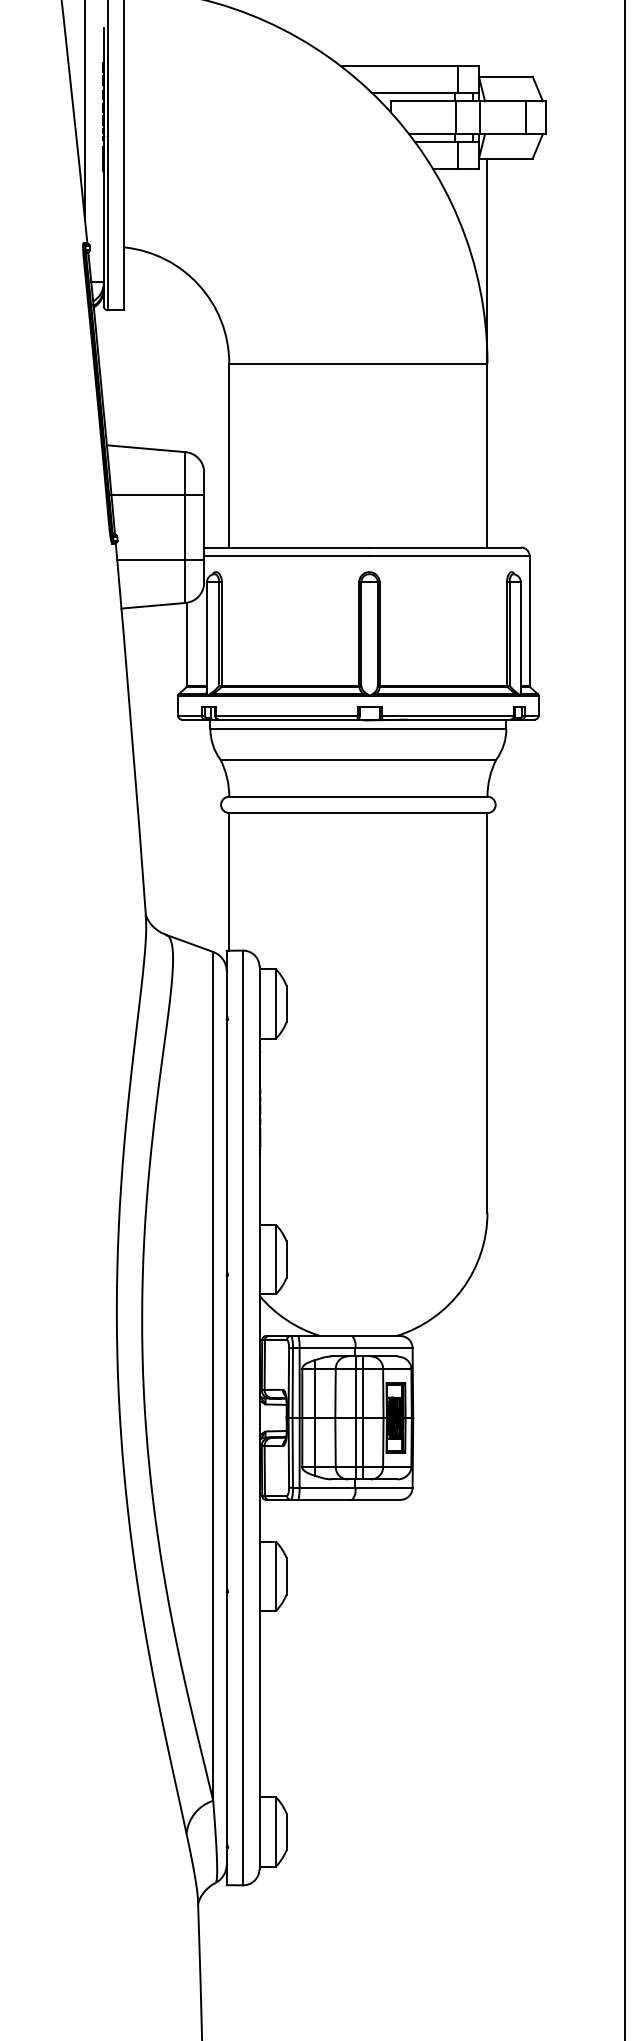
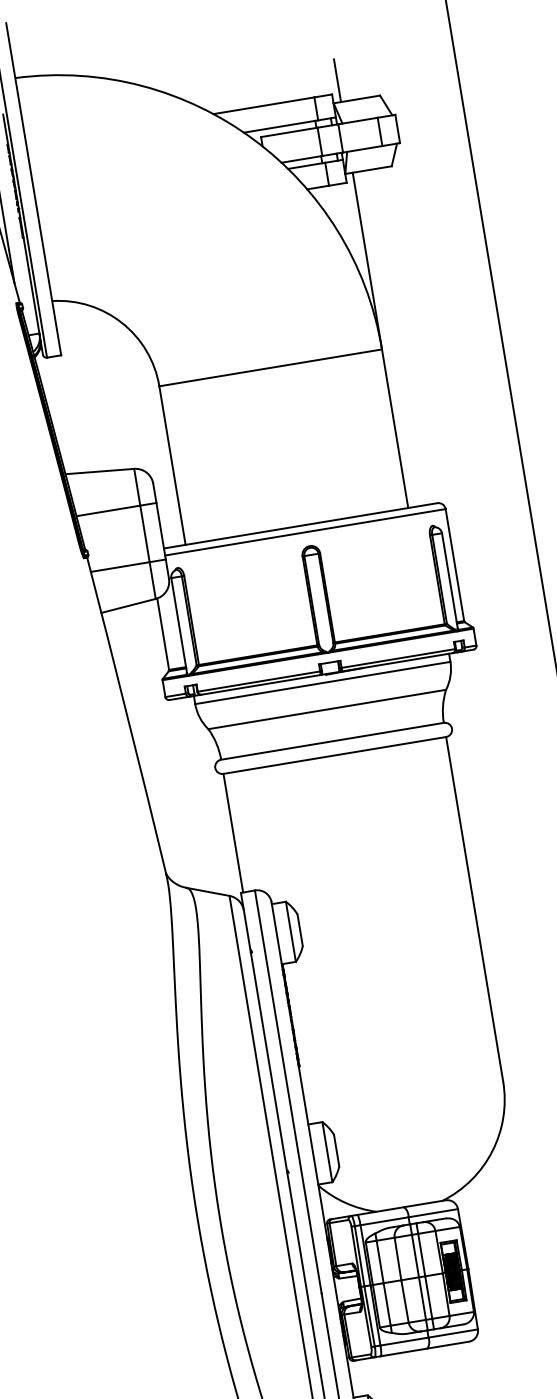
line: (487, 51) -> (337, 80), added

